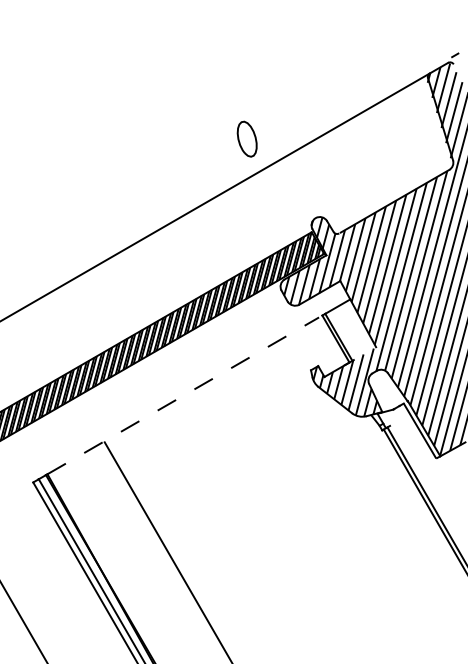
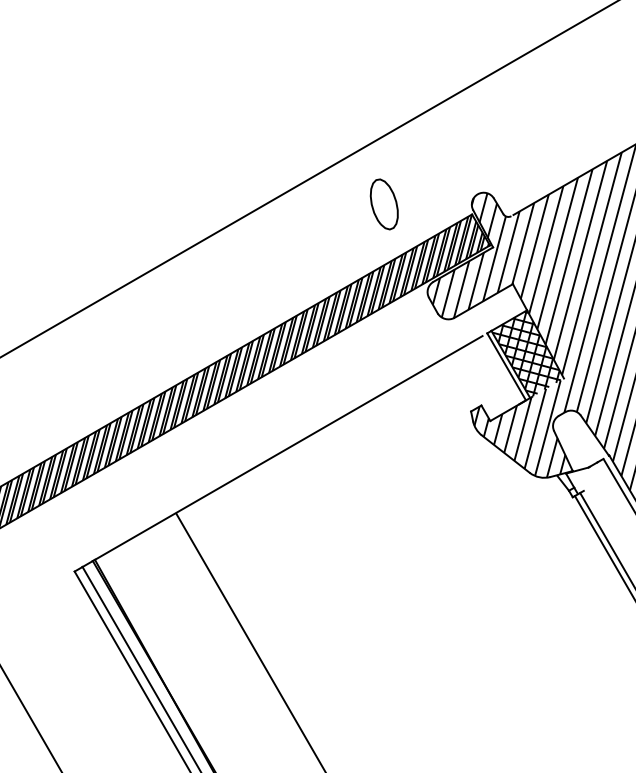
part: (246, 138) -> (383, 203), moved
hatch: (349, 329) -> (526, 353), added
line: (183, 395) -> (289, 447), dashed -> solid

